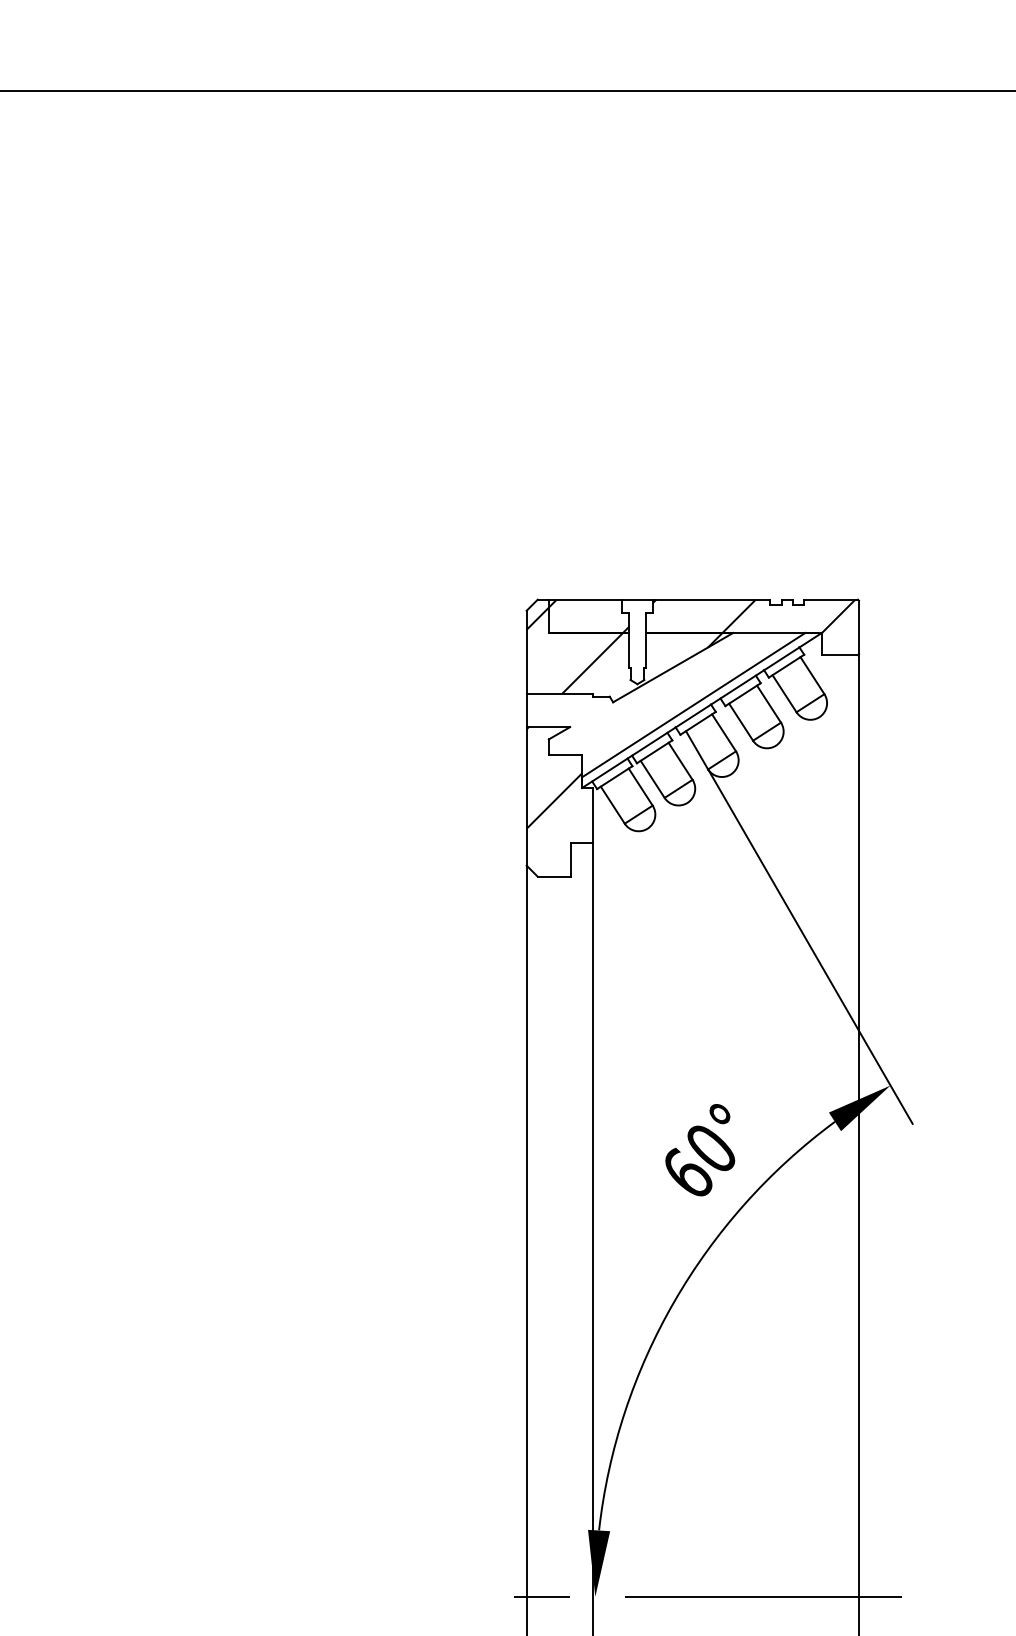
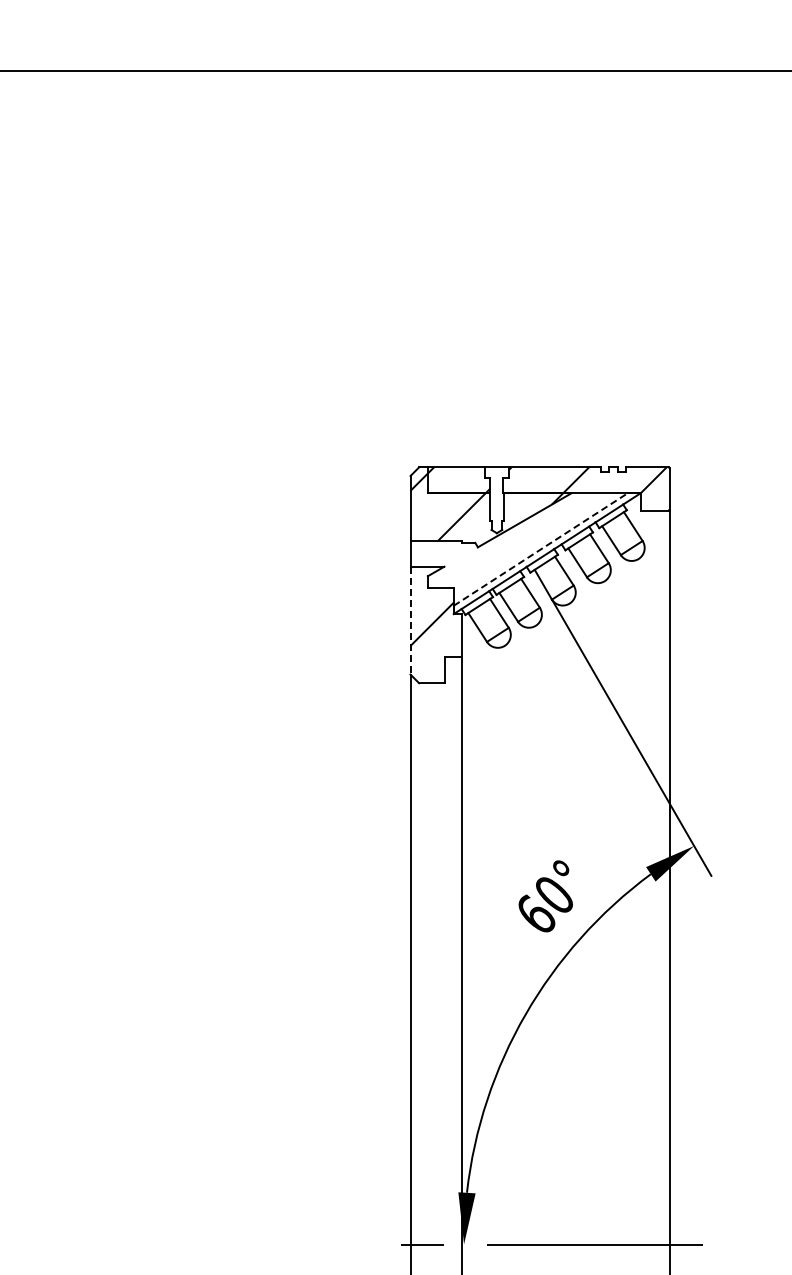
line: (693, 705) -> (540, 549), solid -> dashed
line: (526, 796) -> (410, 620), solid -> dashed

